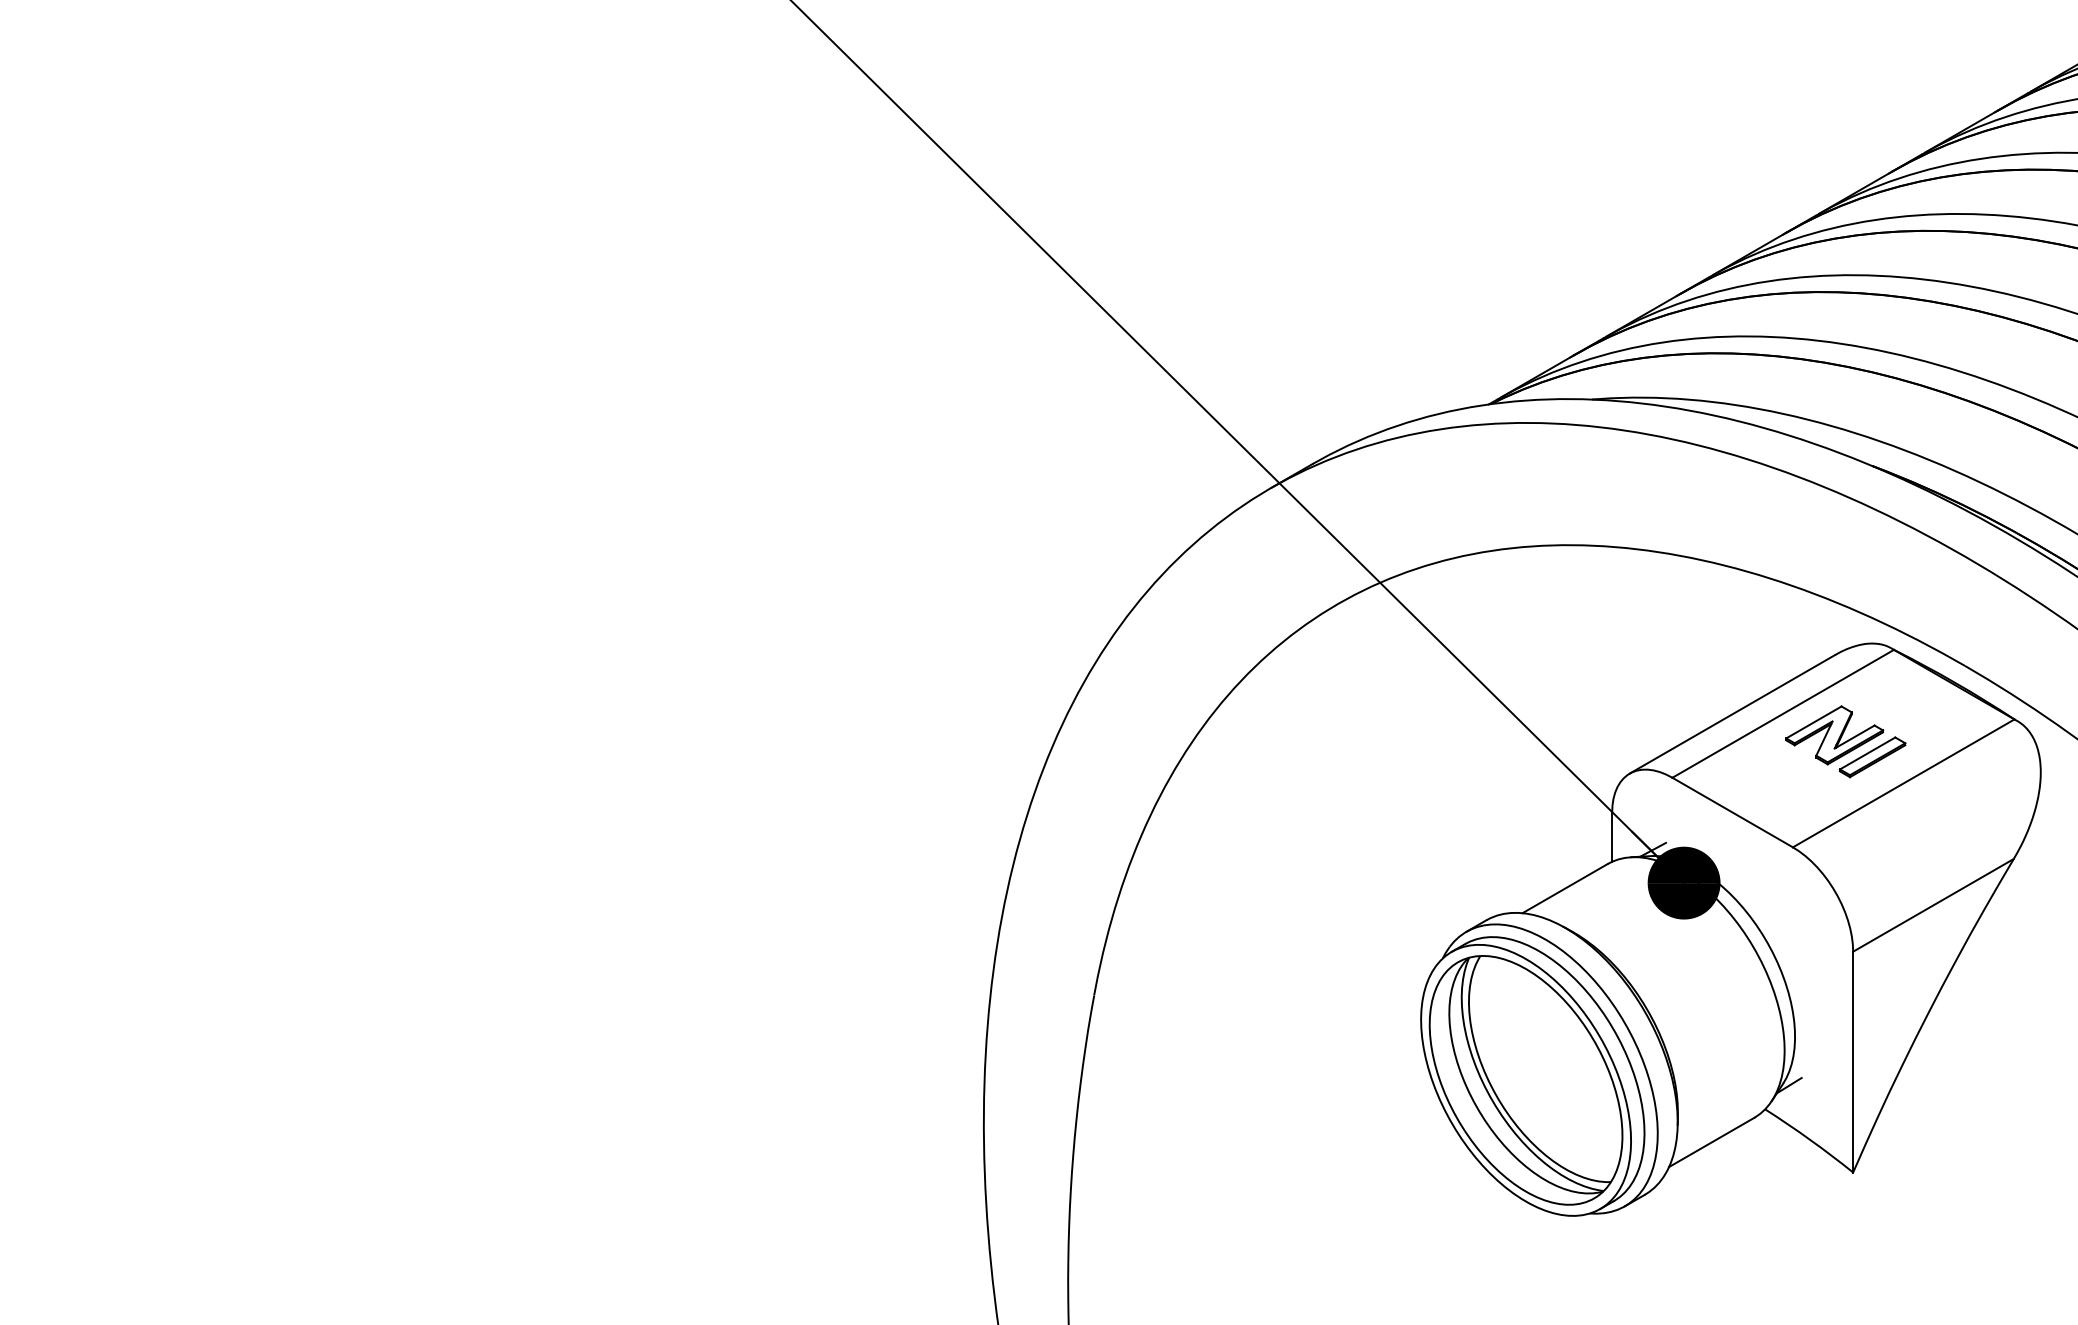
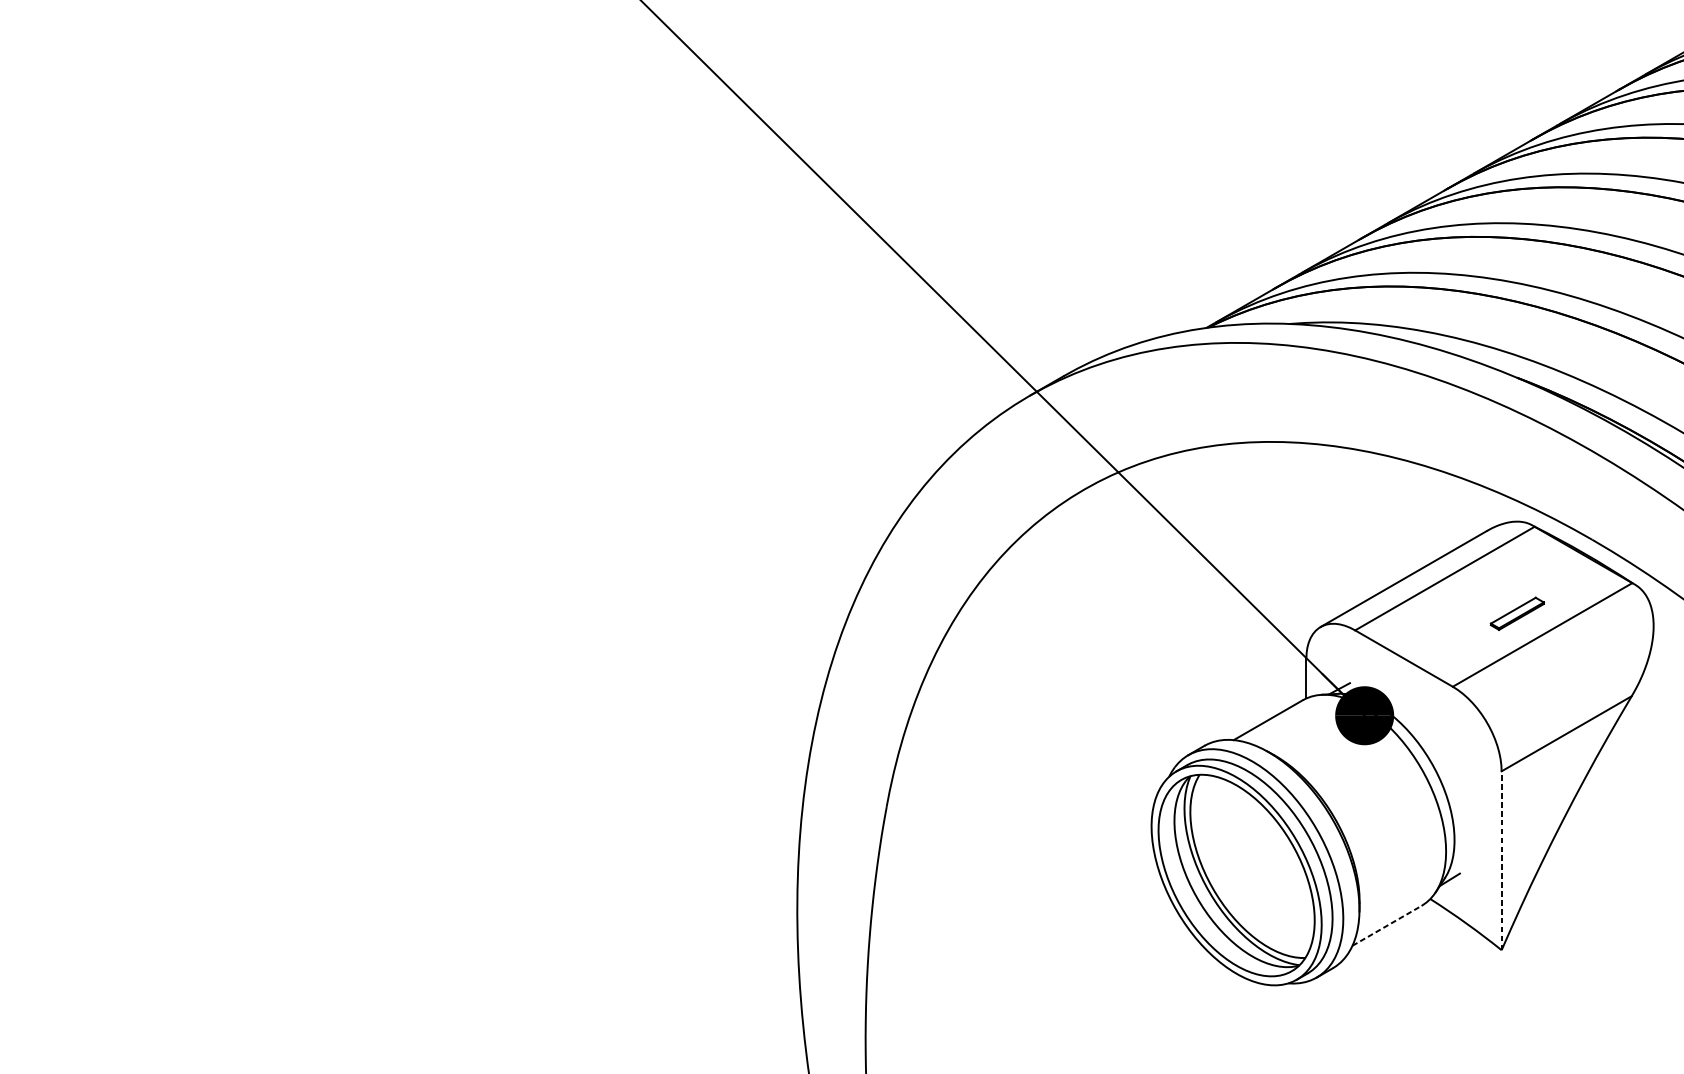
part: (1834, 735) -> (1486, 596), removed
line: (1853, 1061) -> (1501, 860), solid -> dashed
line: (1712, 1142) -> (1387, 925), solid -> dashed

